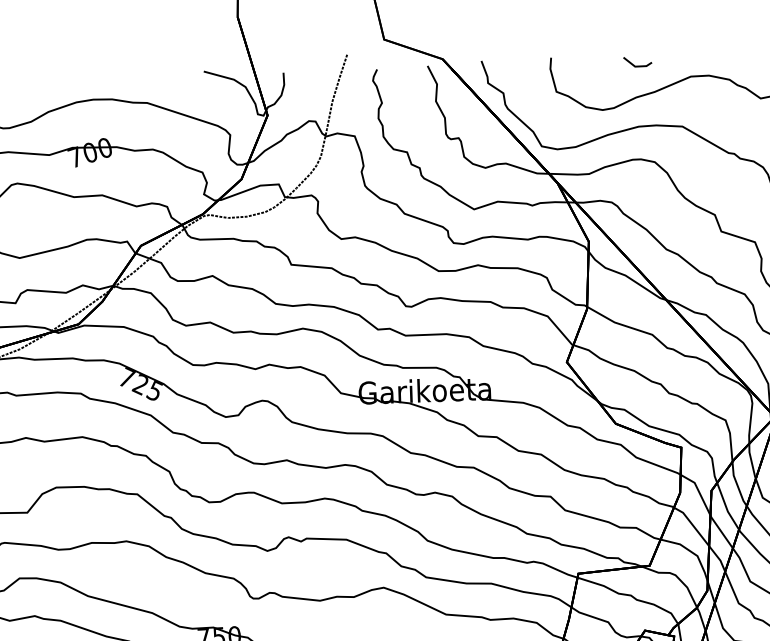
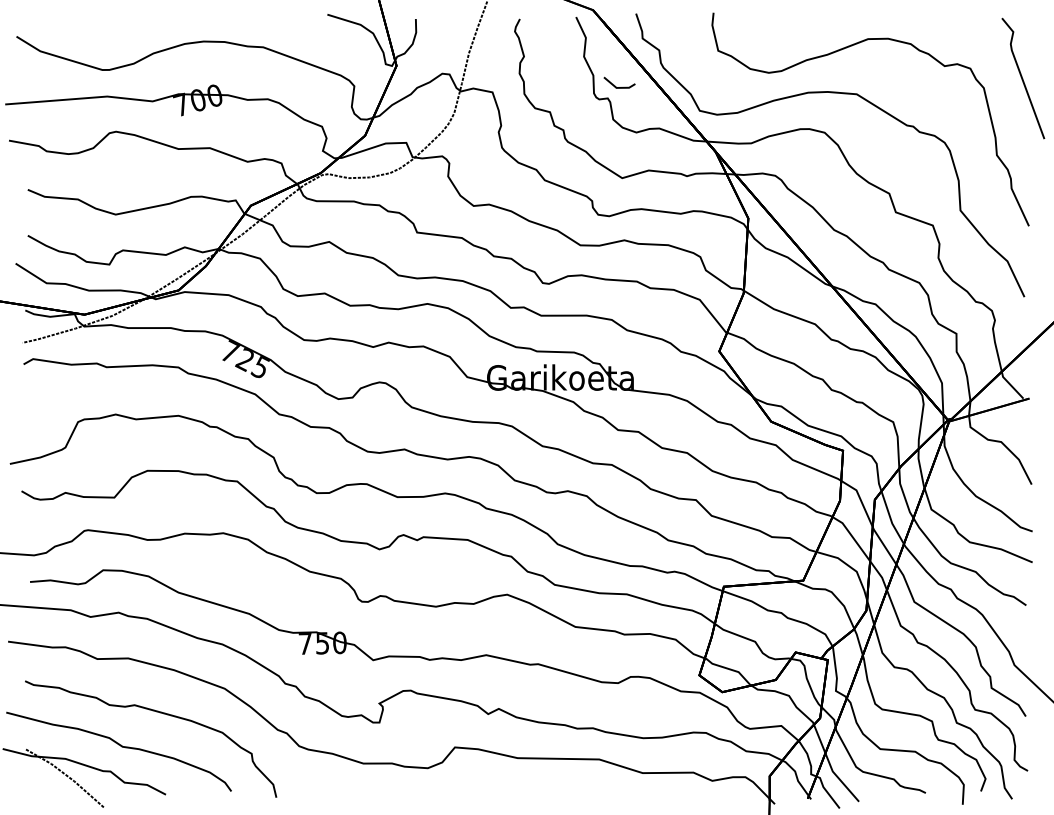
line: (634, 64) -> (615, 85), moved

